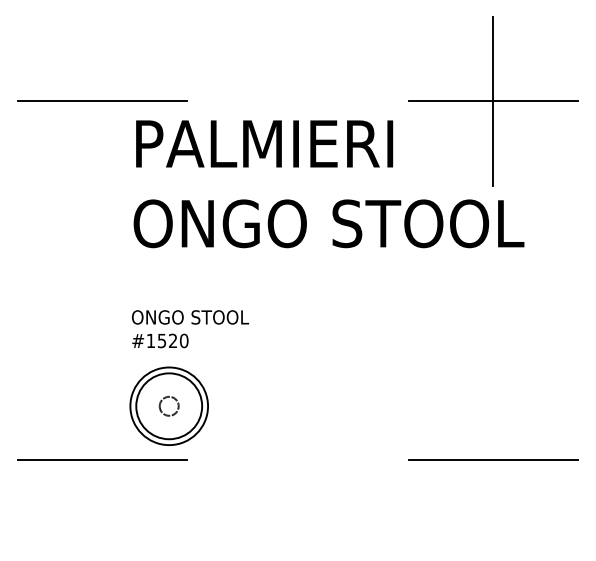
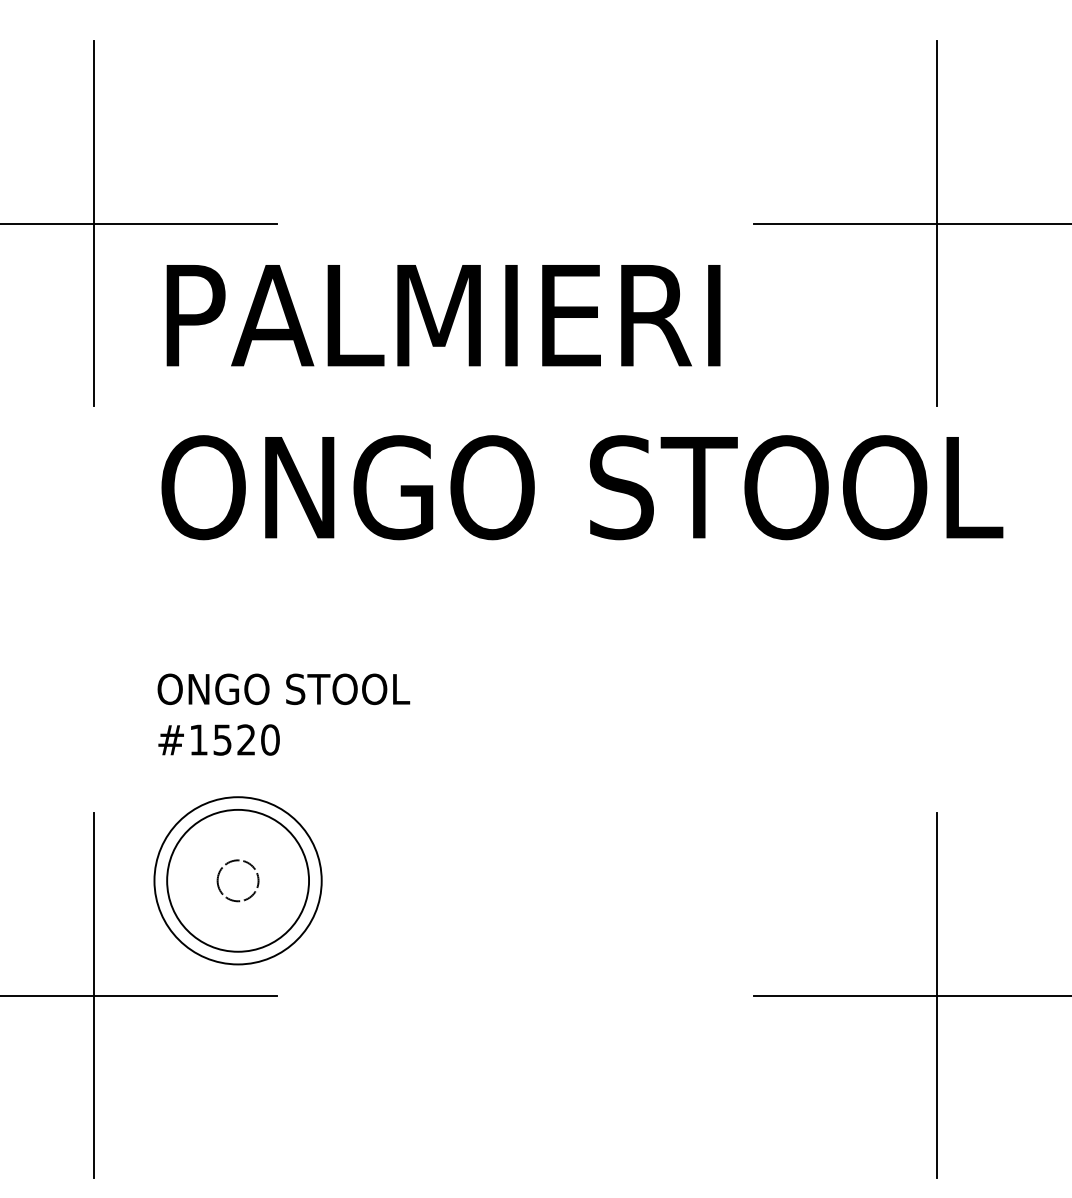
line: (102, 101) -> (94, 224), added
line: (102, 459) -> (94, 995), added
line: (493, 459) -> (936, 995), added

